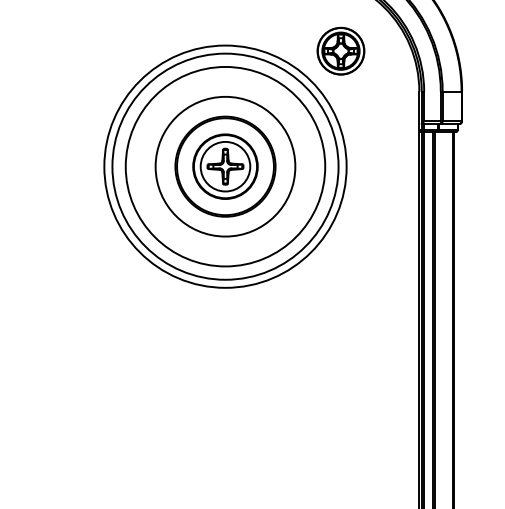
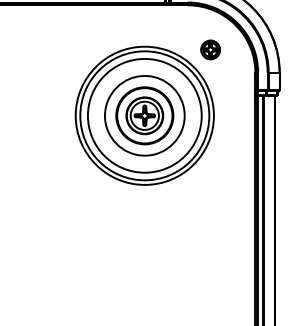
part: (340, 50) -> (210, 49), size x0.7

